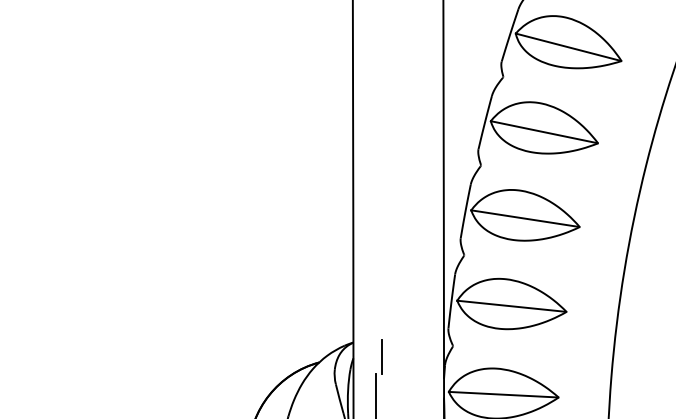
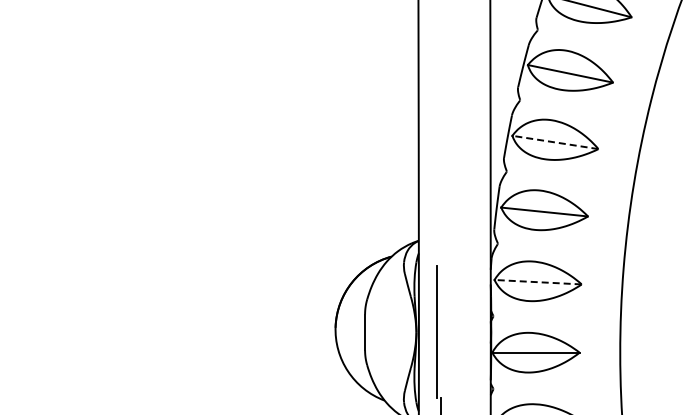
line: (524, 218) -> (554, 142), solid -> dashed
line: (381, 357) -> (441, 252), removed
line: (504, 395) -> (538, 282), solid -> dashed

